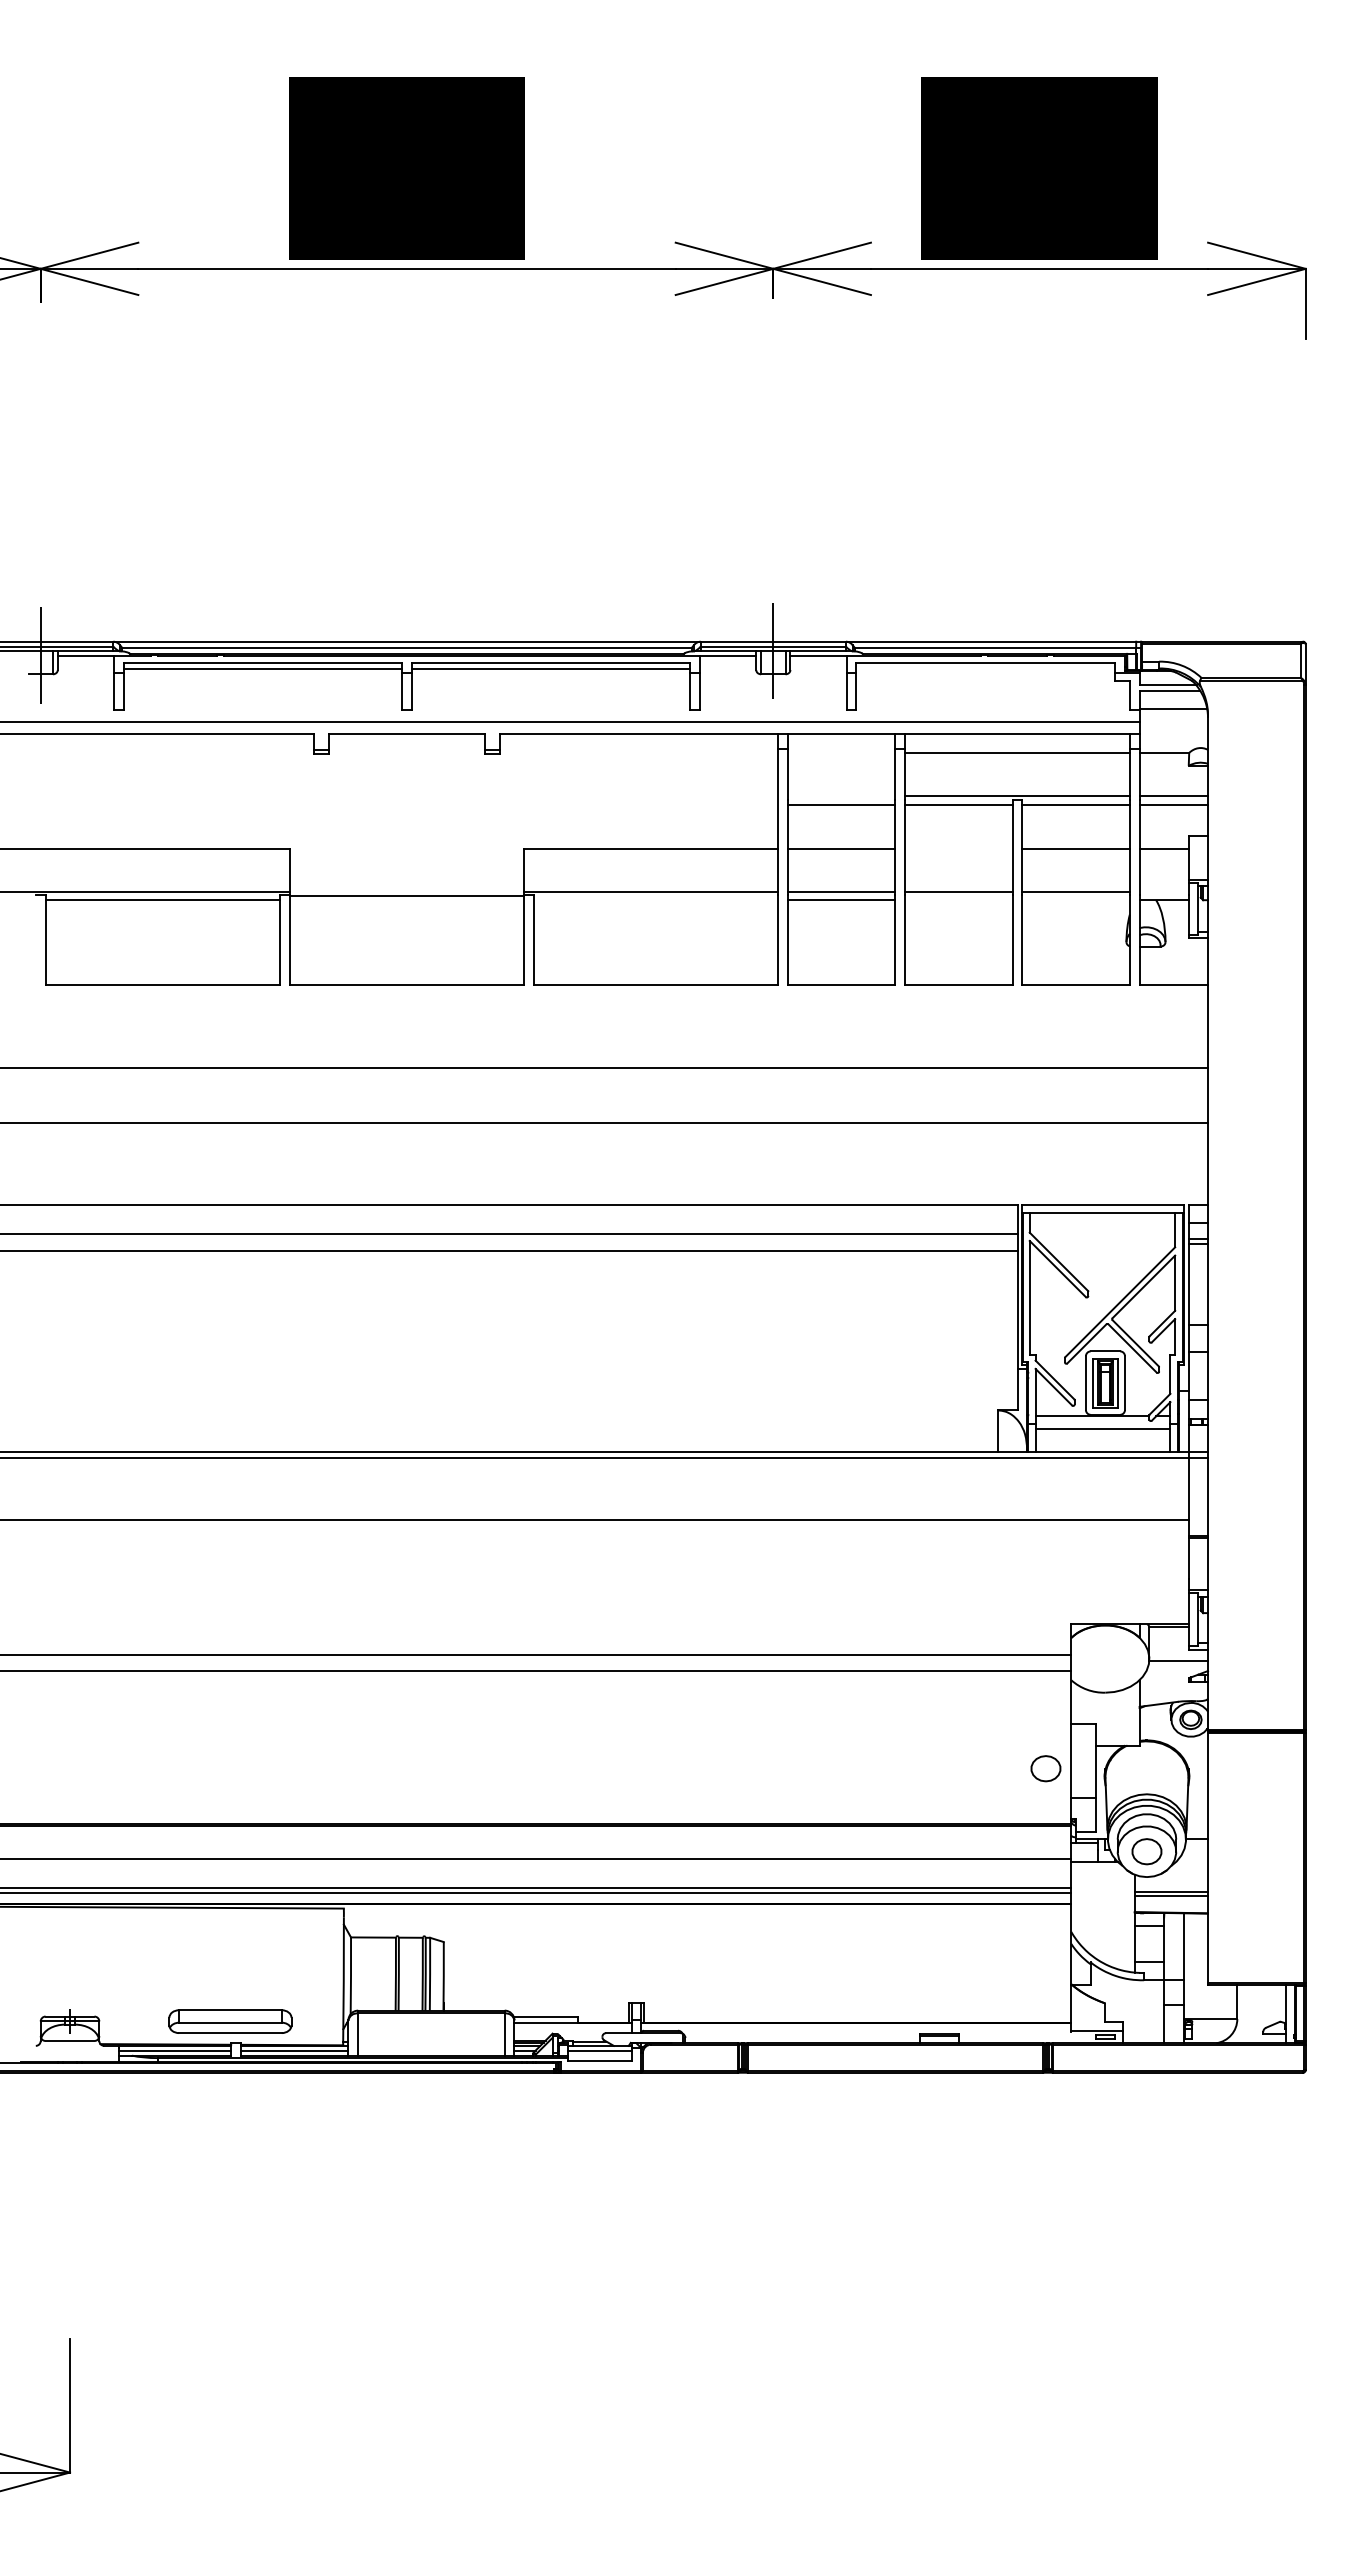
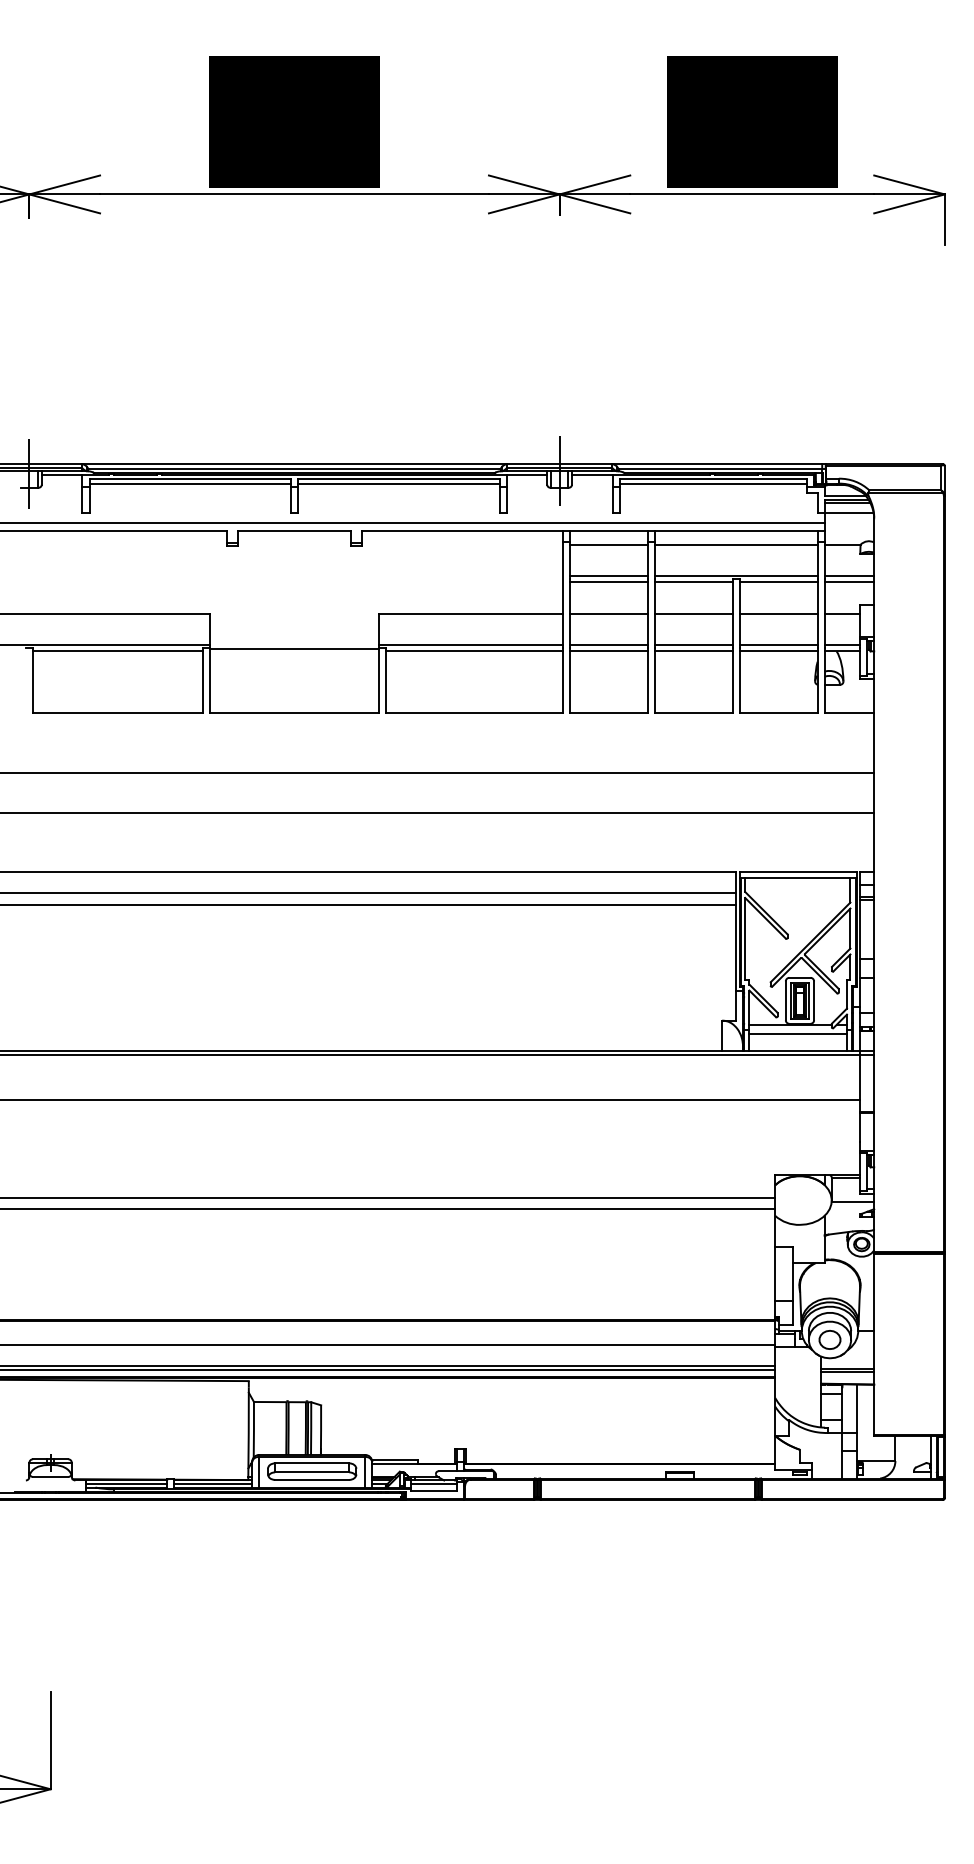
line: (985, 668) -> (713, 483), added
line: (1170, 695) -> (847, 503), added
line: (841, 752) -> (608, 544), added
line: (841, 796) -> (608, 576), added
line: (958, 848) -> (693, 613), added
line: (1163, 891) -> (841, 645), added
line: (656, 900) -> (475, 651), added
line: (958, 900) -> (693, 651), added
line: (1075, 900) -> (778, 651), added
part: (1045, 1768) -> (756, 1279), removed
part: (230, 2021) -> (312, 1471), moved

